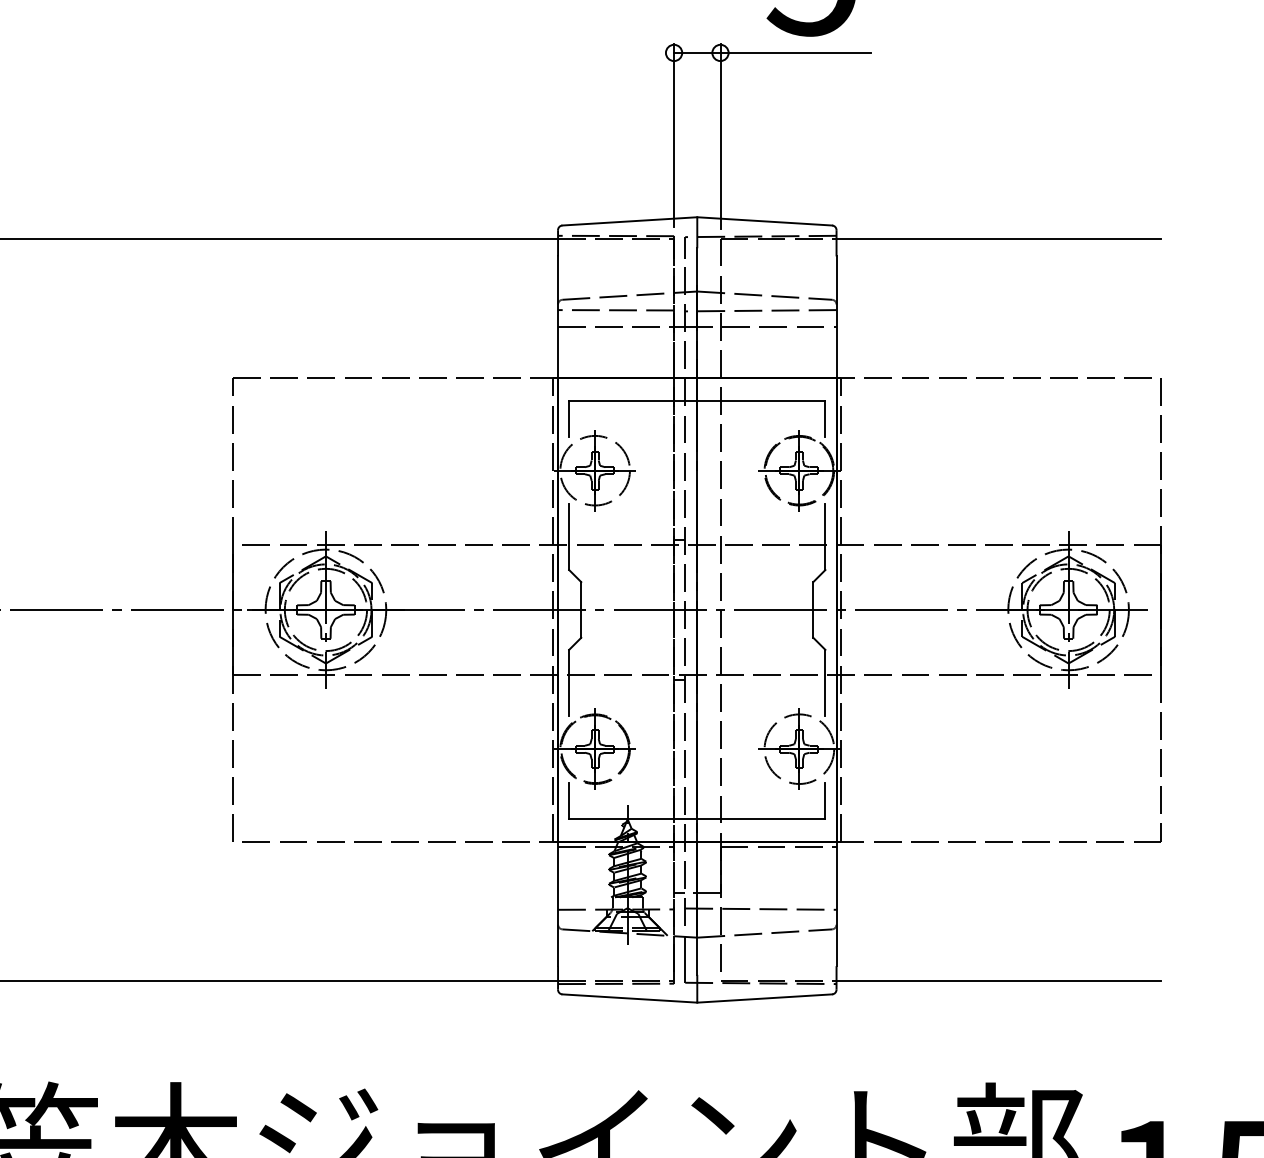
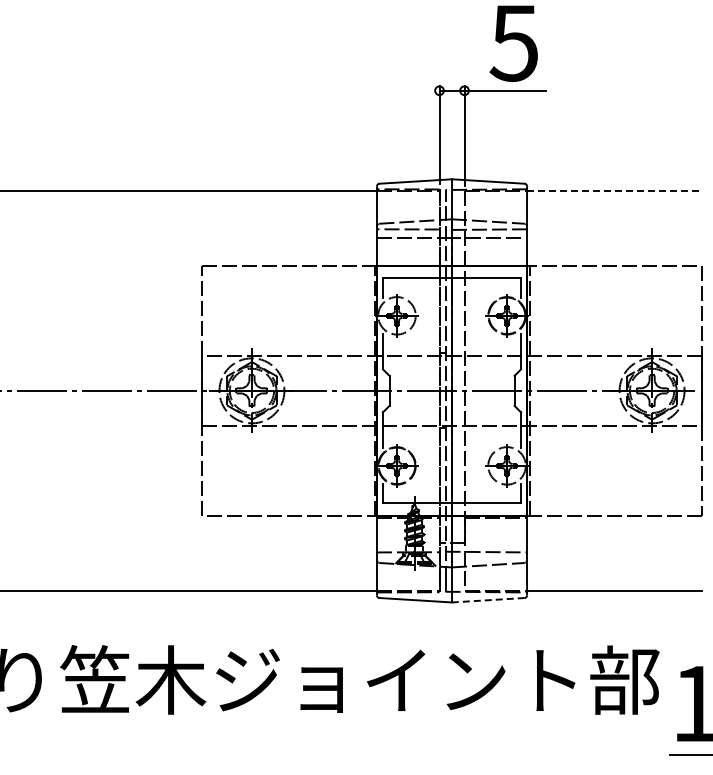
line: (998, 238) -> (614, 190), solid -> dashed
line: (763, 999) -> (487, 600), solid -> dashed

